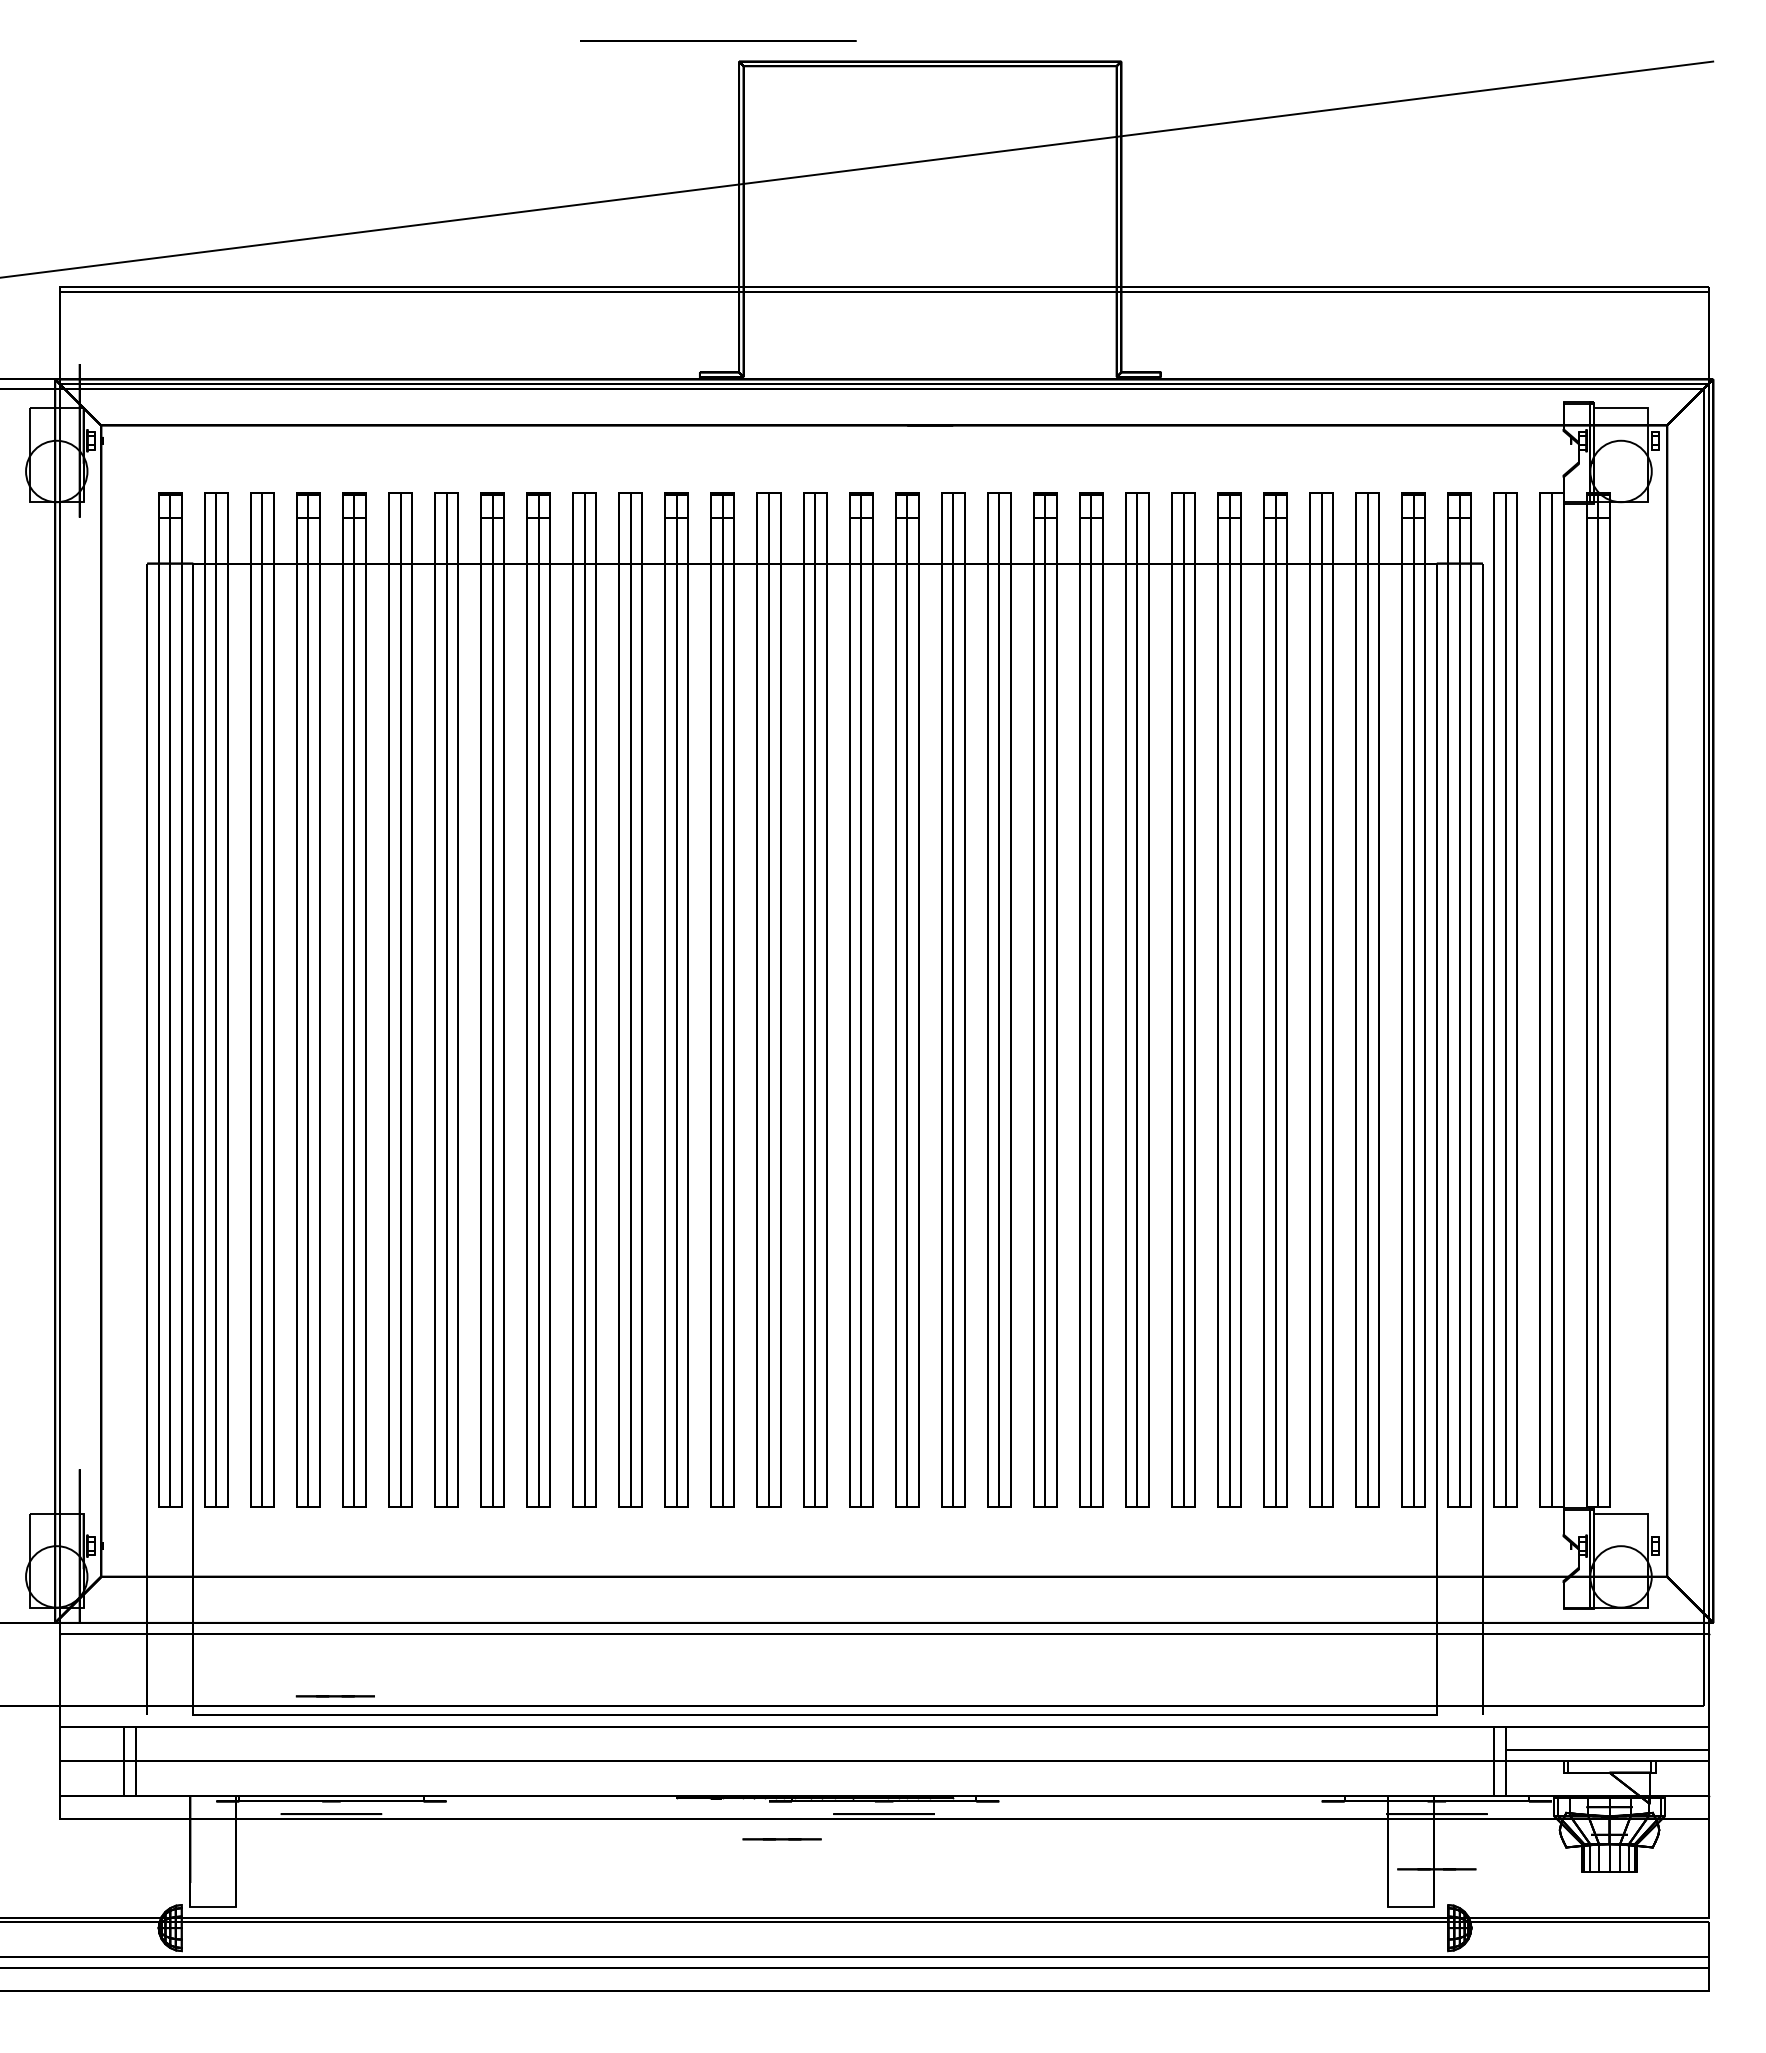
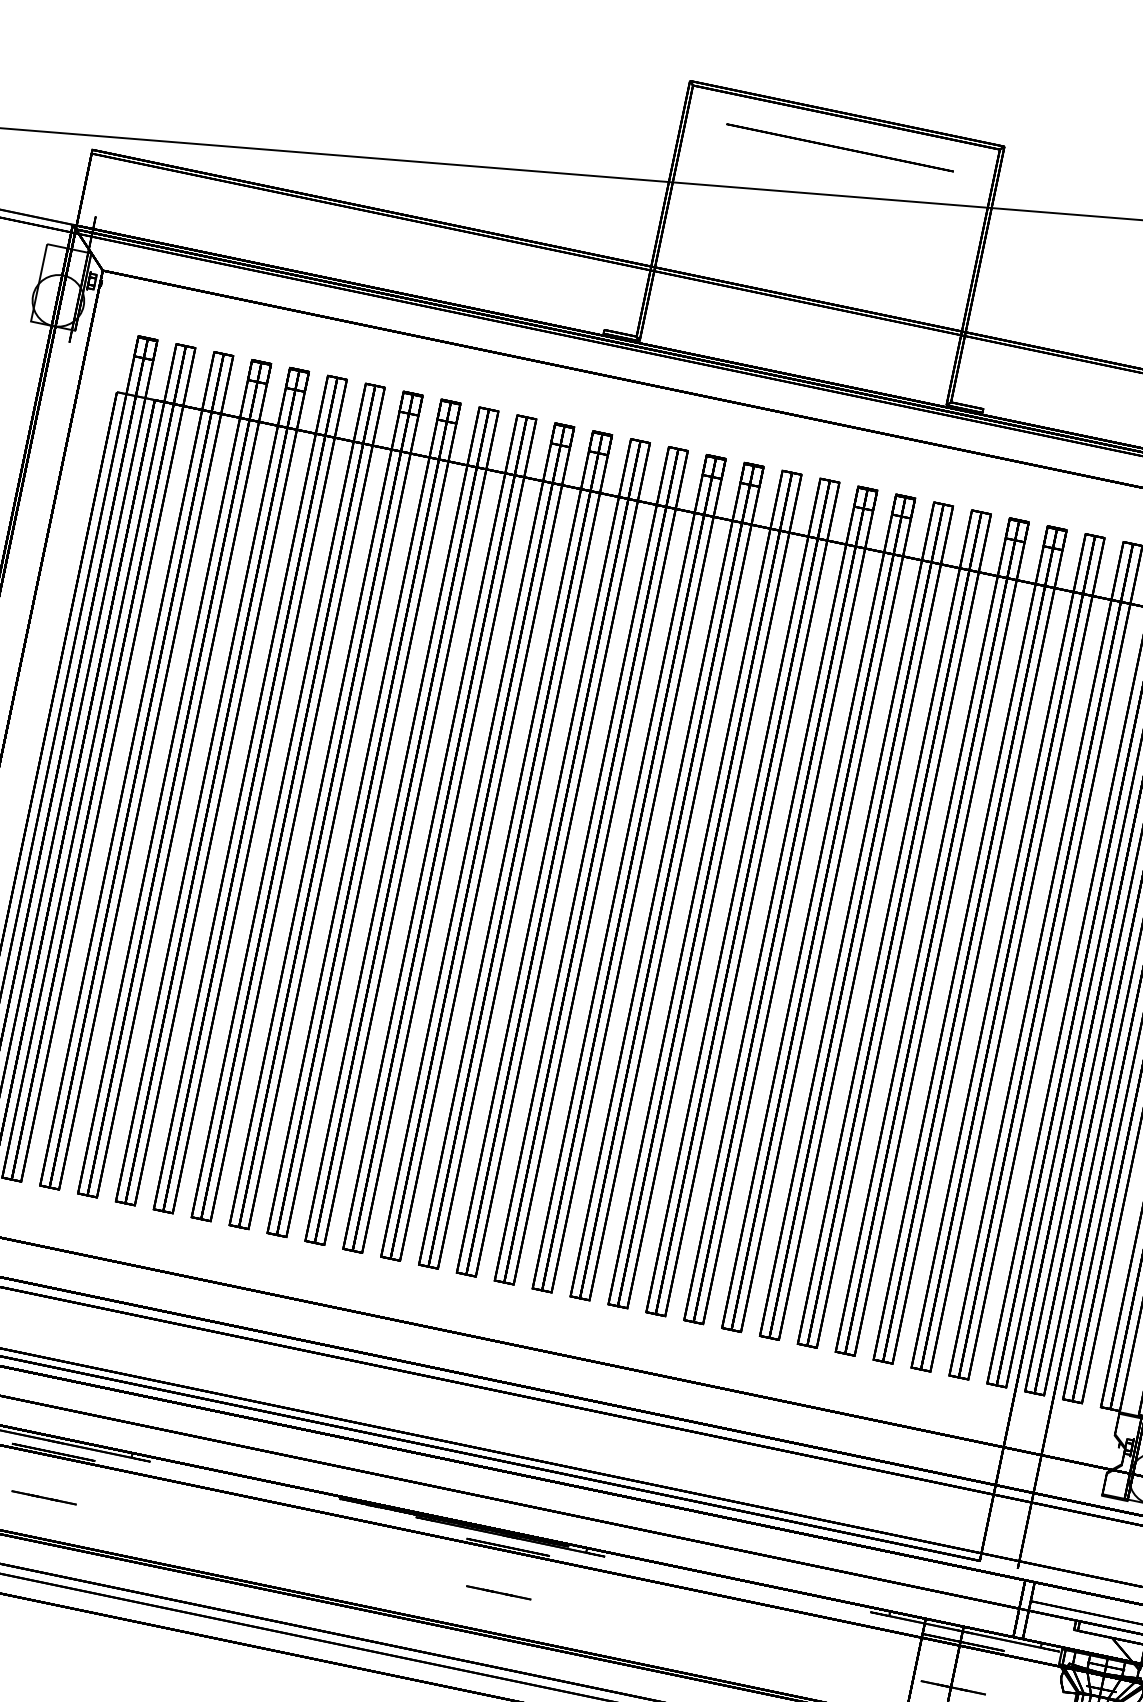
circle: (718, 40) -> (840, 147), moved
line: (334, 1696) -> (43, 1497), moved
line: (781, 1839) -> (498, 1592), moved

